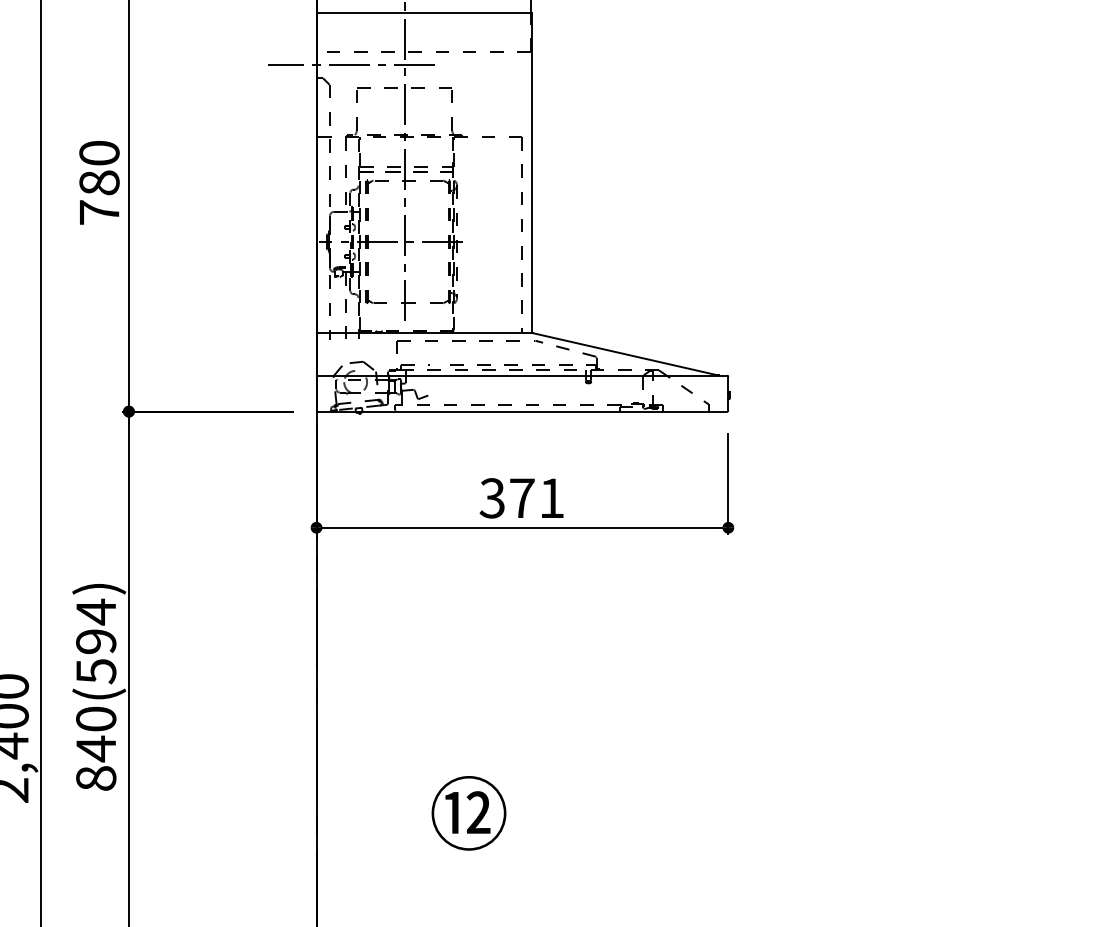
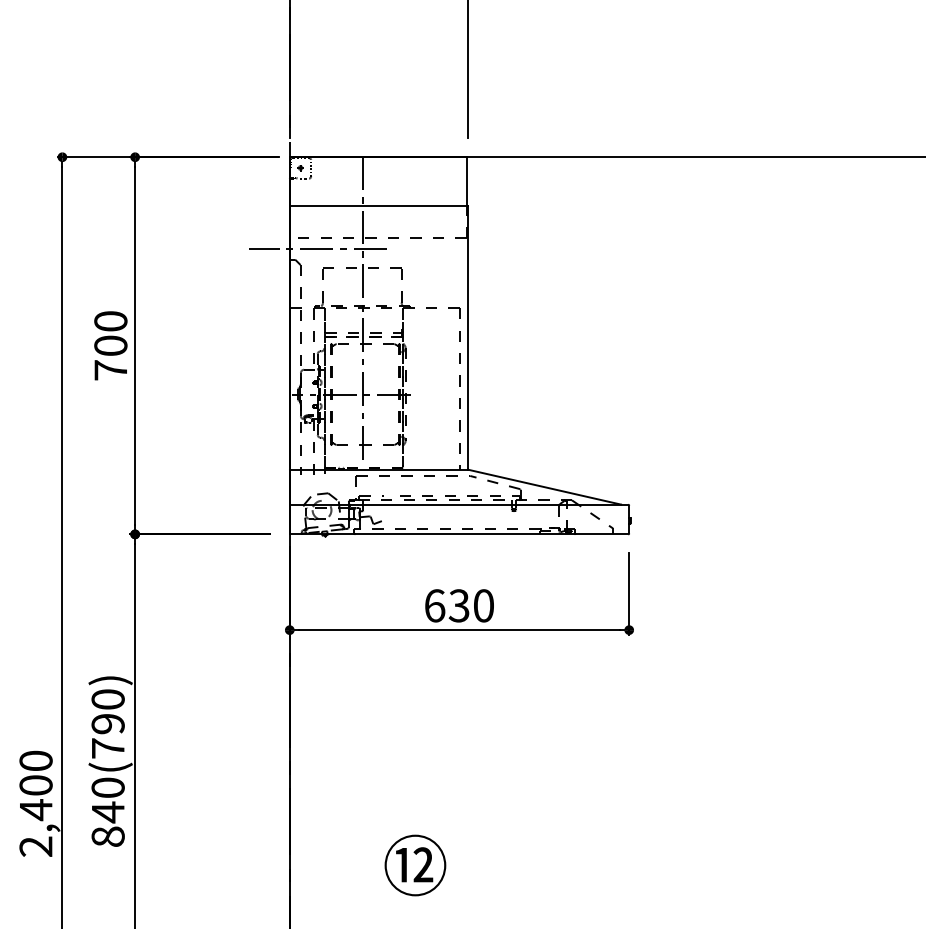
text: (99, 182) -> (110, 345), 780 -> 700
text: (521, 497) -> (458, 605), 371 -> 630
text: (95, 641) -> (107, 723), 840(594) -> 840(790)

